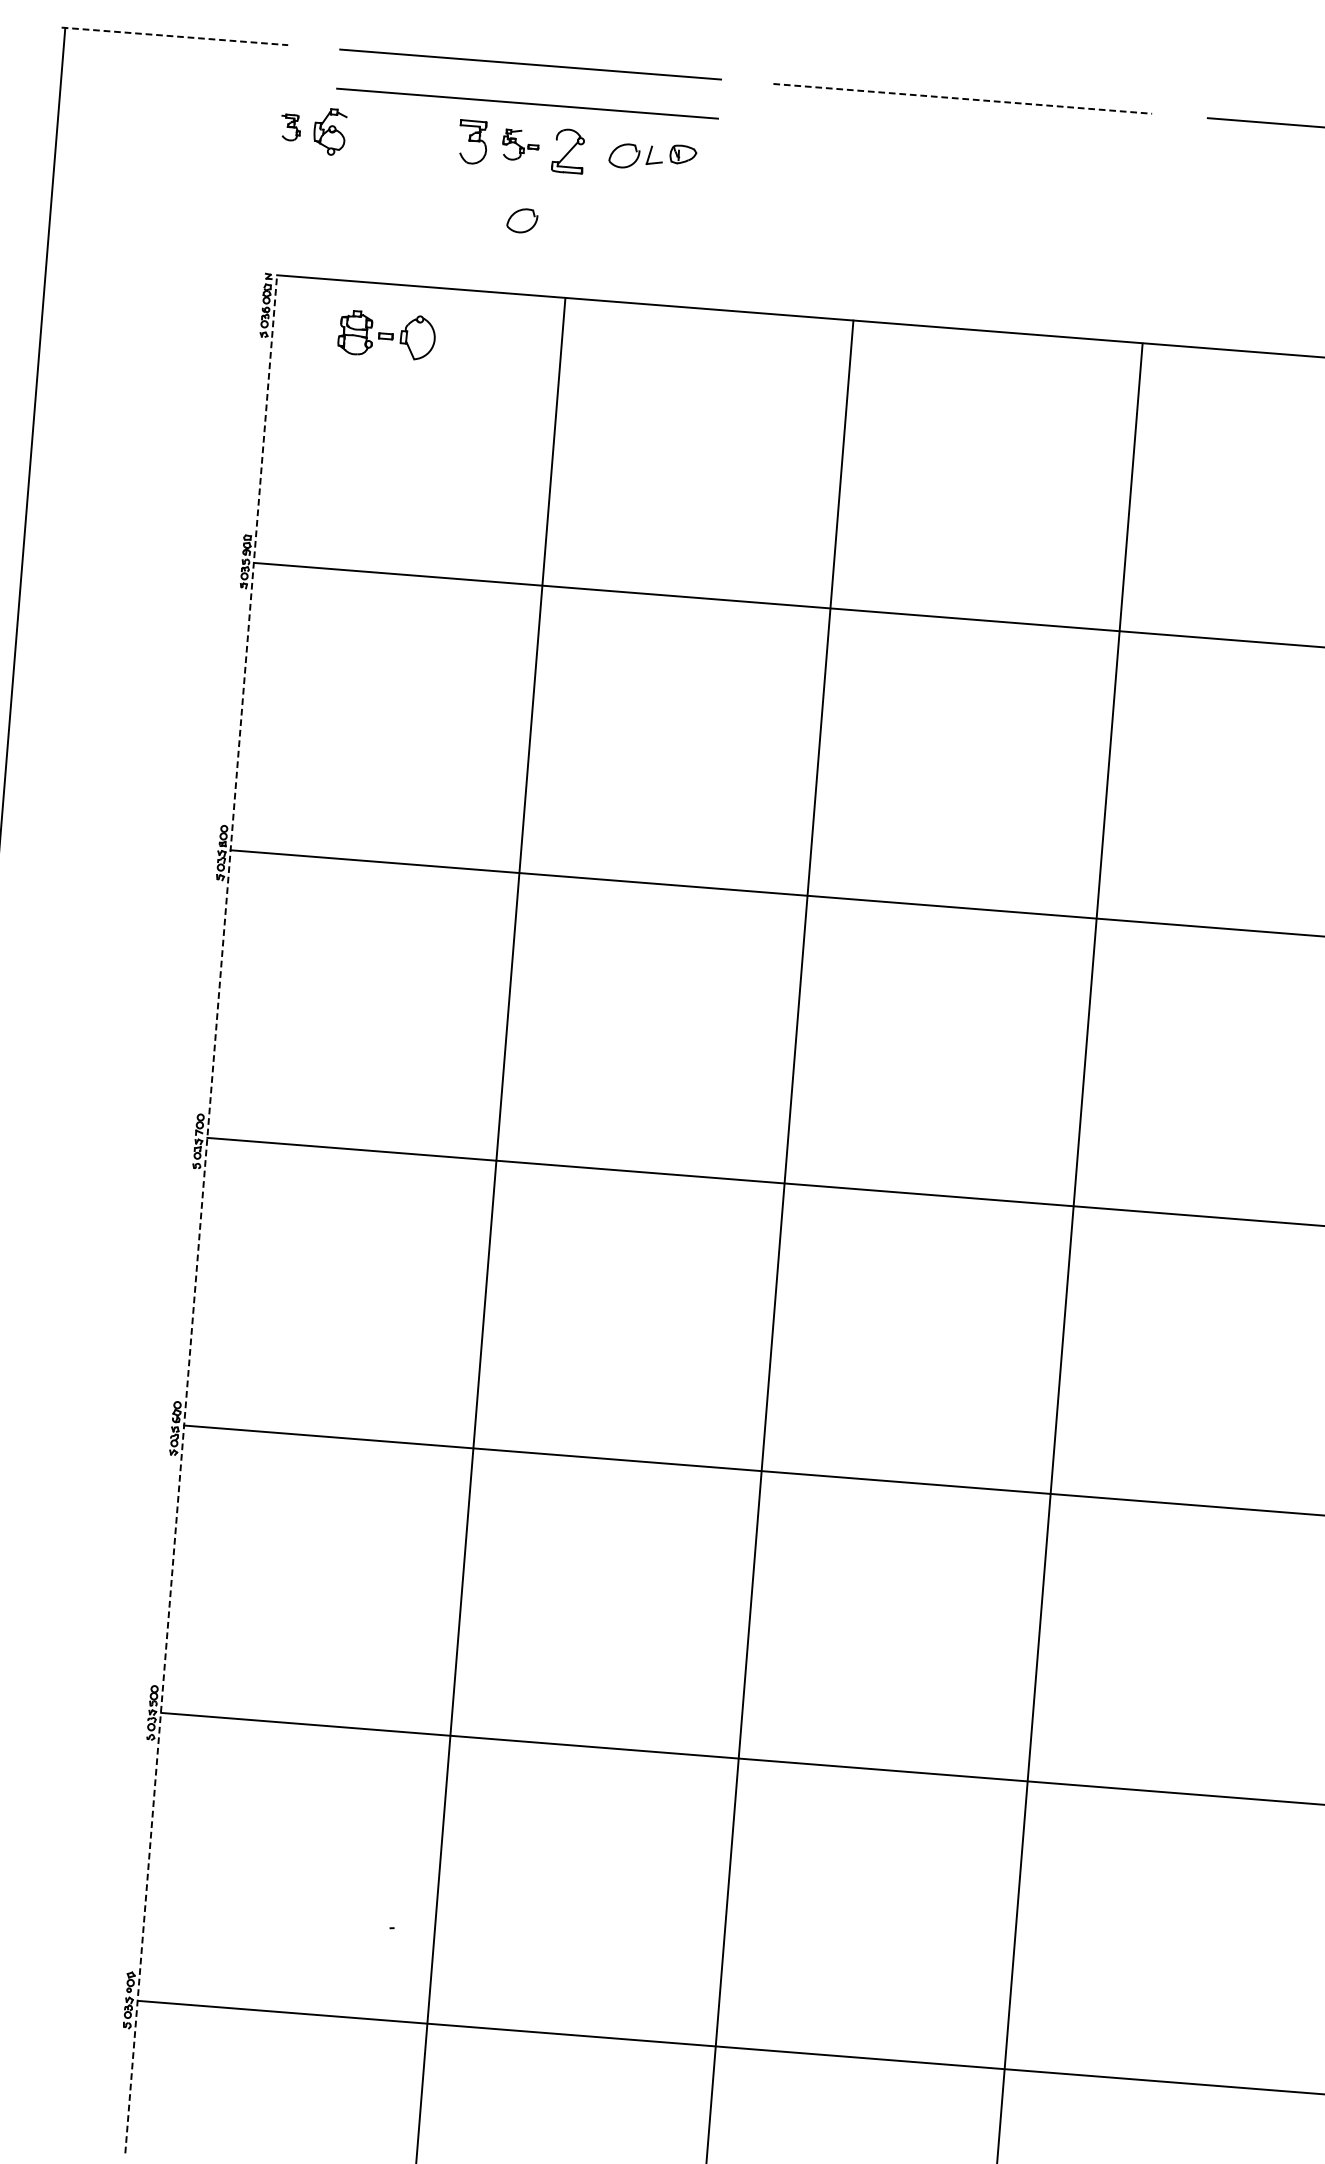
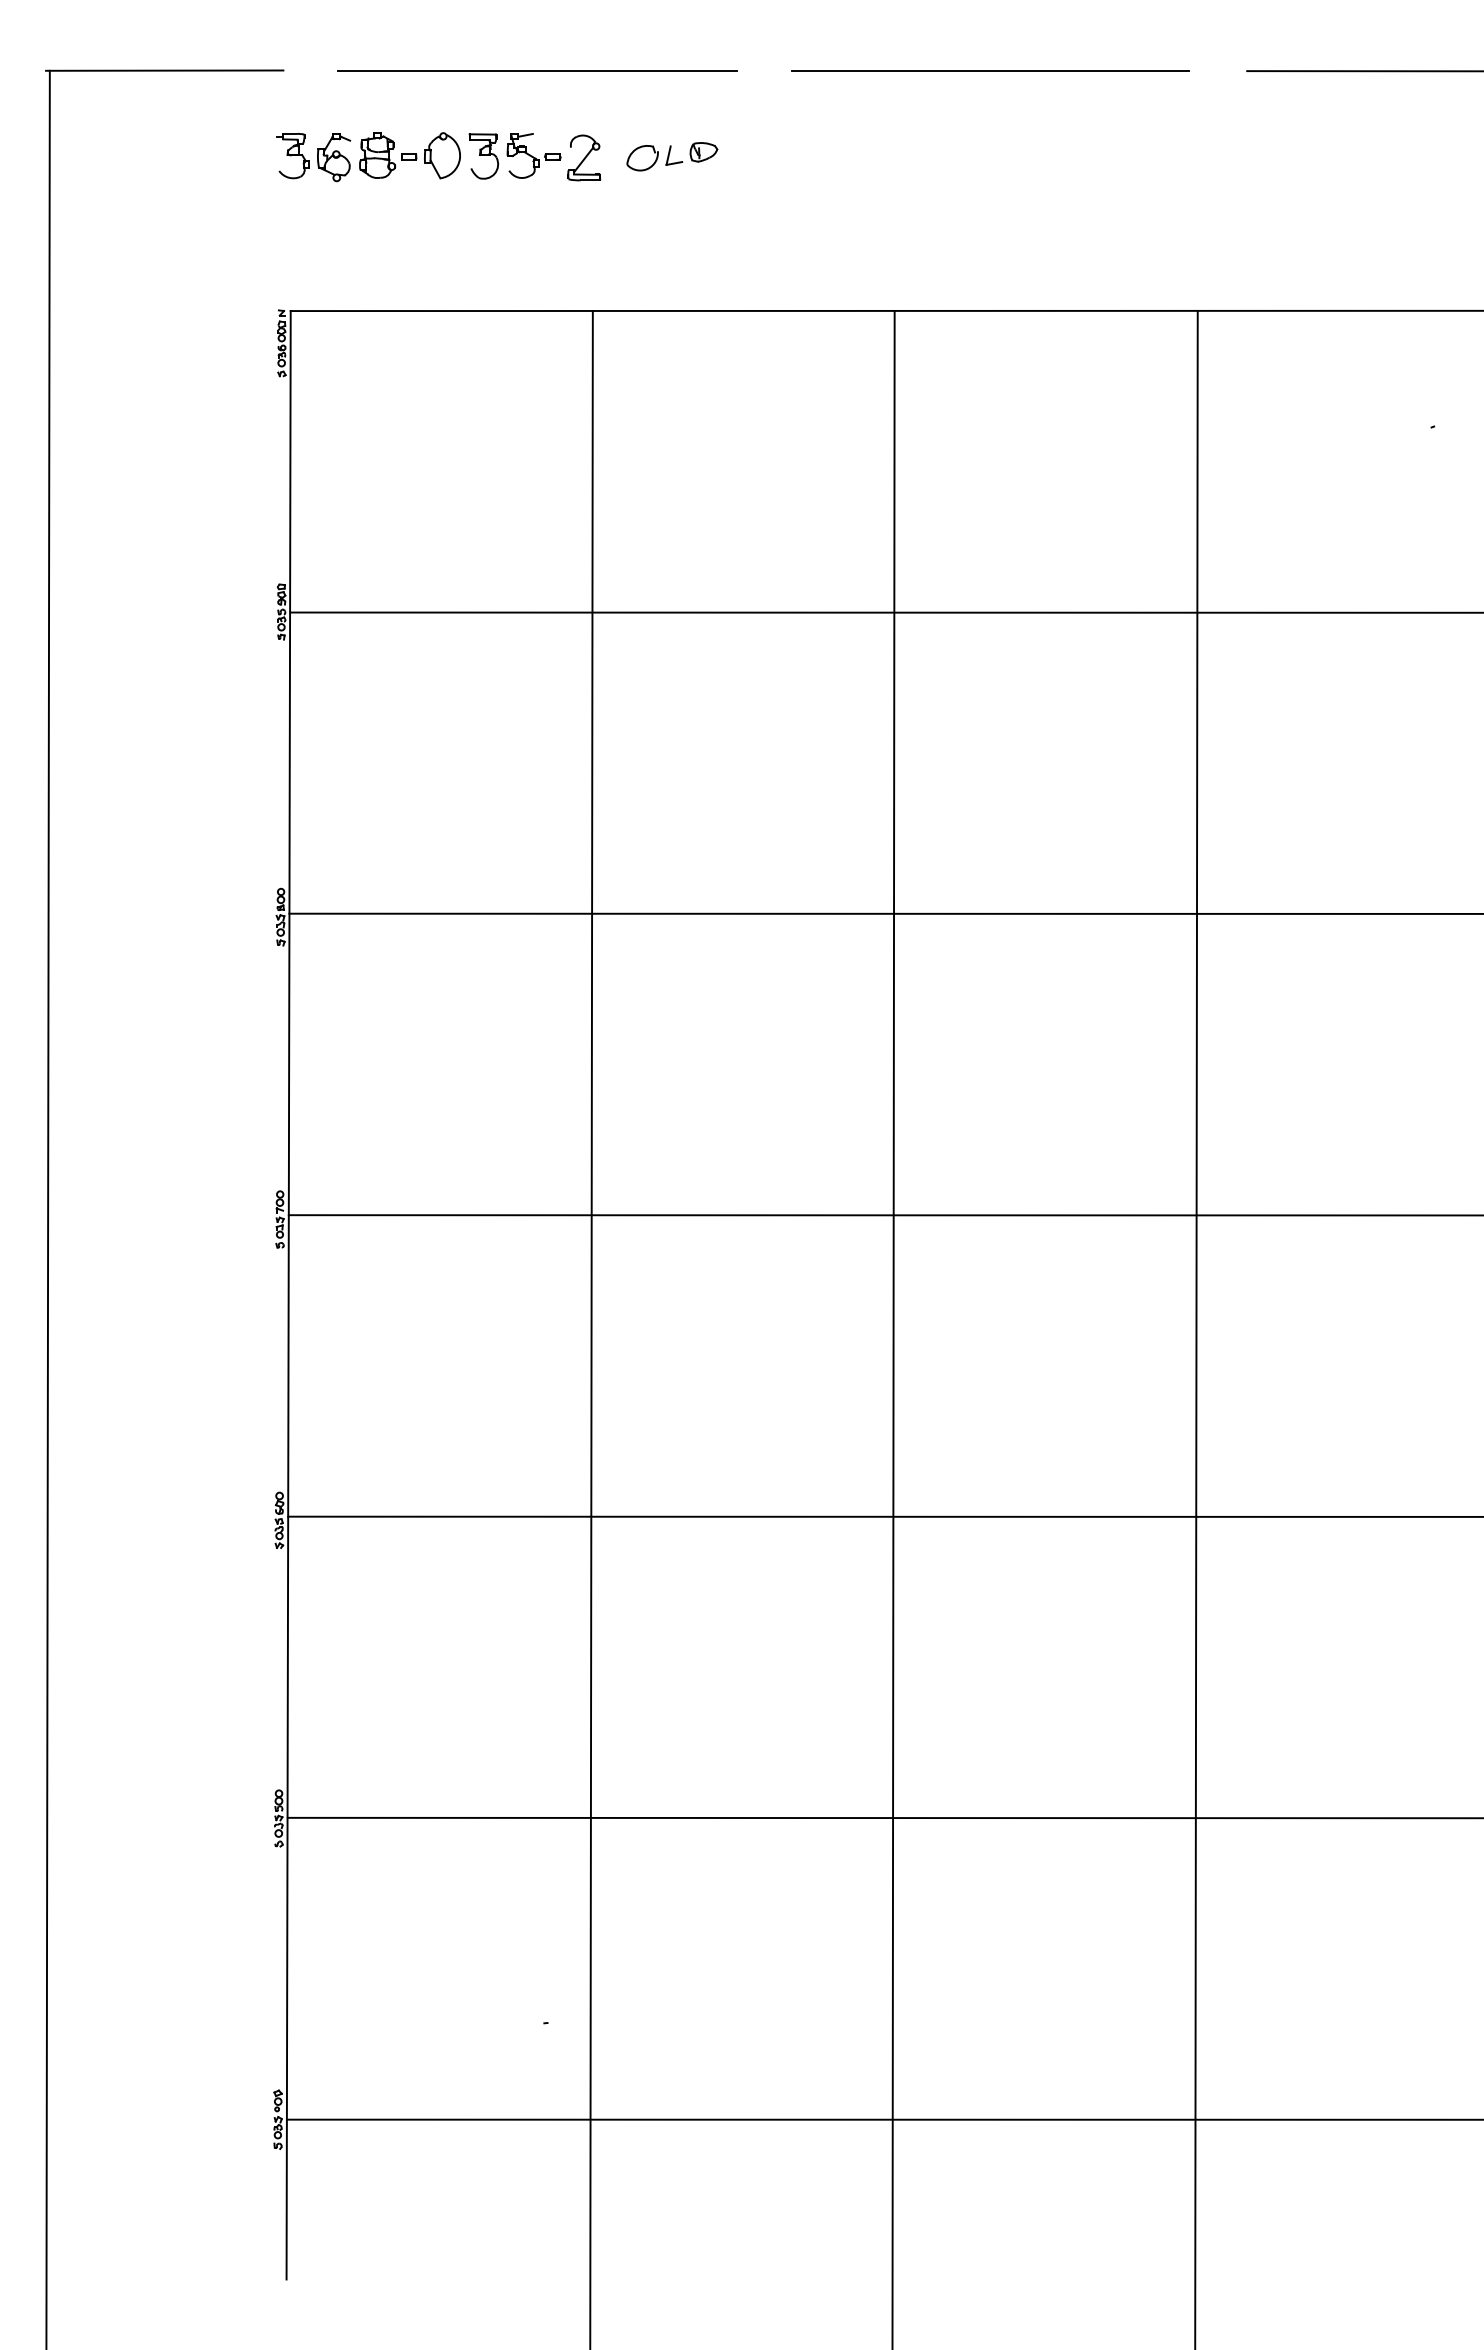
line: (174, 36) -> (164, 70), dashed -> solid
line: (962, 99) -> (990, 71), dashed -> solid
line: (527, 103) -> (537, 111), removed
part: (290, 127) -> (292, 156), size x1.67
part: (520, 145) -> (533, 155), size x1.43
part: (517, 212) -> (535, 226), removed
part: (386, 335) -> (409, 155), moved
line: (201, 1213) -> (288, 1294), dashed -> solid

